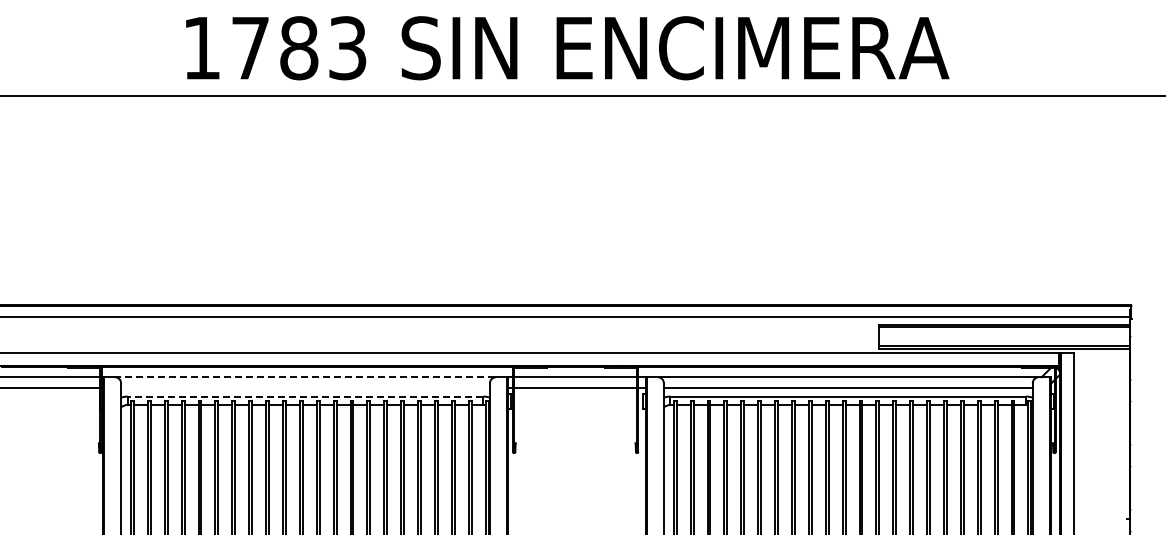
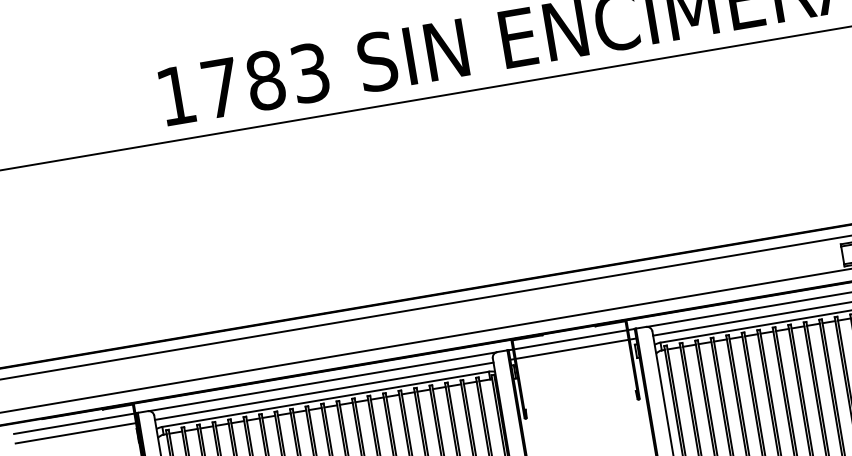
line: (305, 377) -> (322, 381), dashed -> solid
line: (305, 387) -> (324, 391), added
line: (305, 396) -> (325, 399), dashed -> solid

